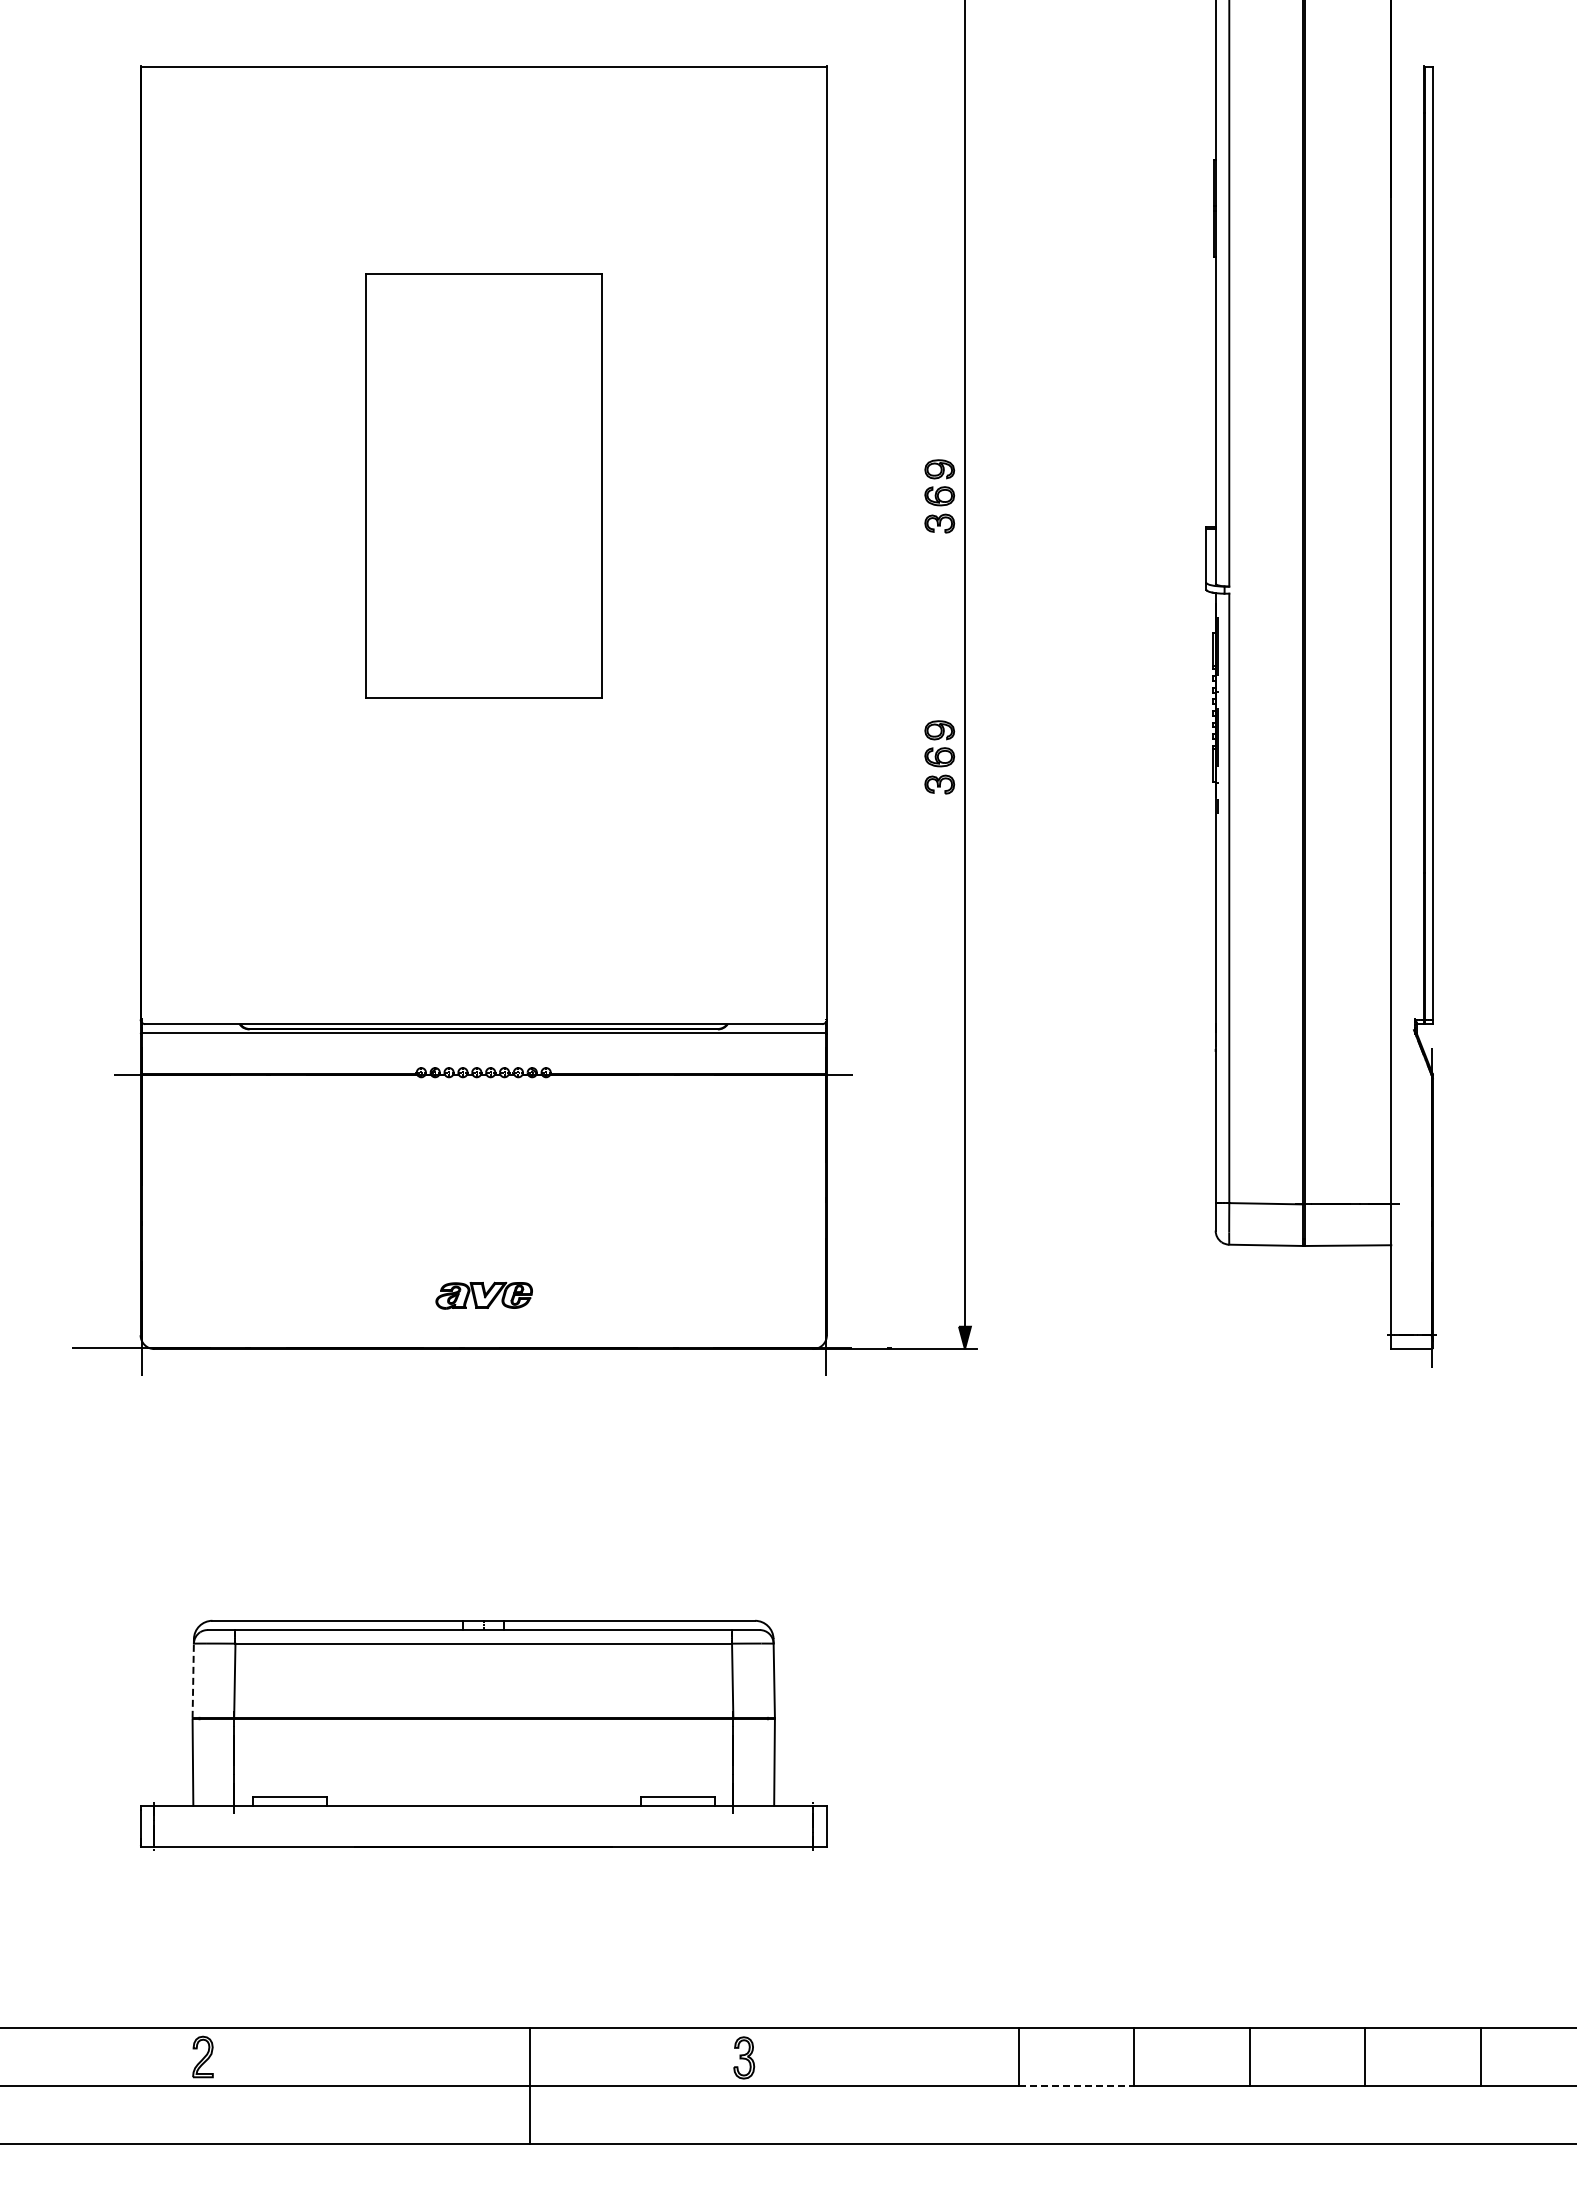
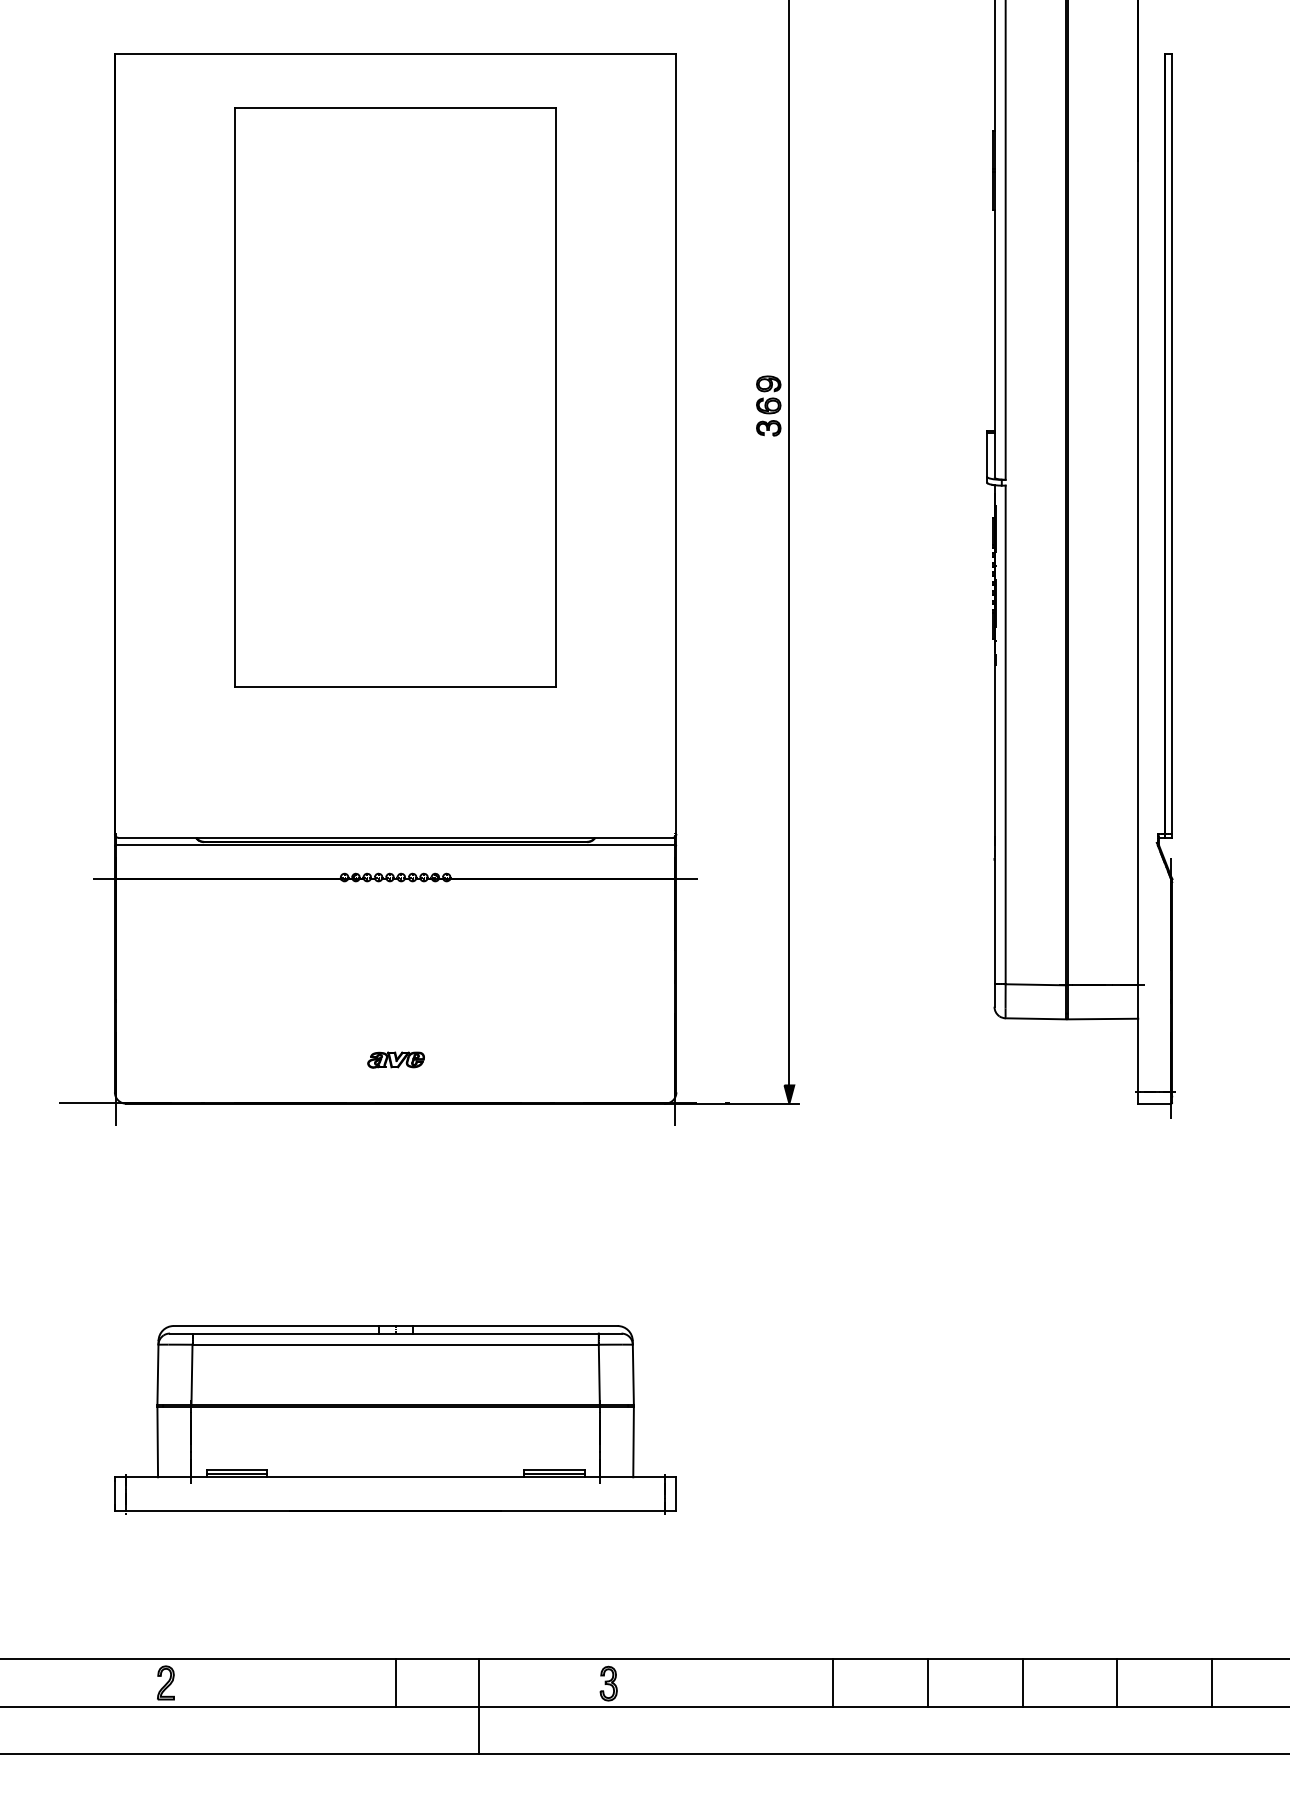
part: (483, 485) -> (395, 397), size x1.67
part: (939, 757) -> (768, 619), removed
part: (484, 1295) -> (396, 1059), size x0.71
line: (193, 1680) -> (158, 1374), dashed -> solid
line: (289, 1801) -> (236, 1473), added
line: (677, 1801) -> (554, 1473), added
line: (484, 2056) -> (396, 1682), added
line: (530, 2085) -> (478, 1706), moved
line: (1076, 2085) -> (880, 1706), dashed -> solid

